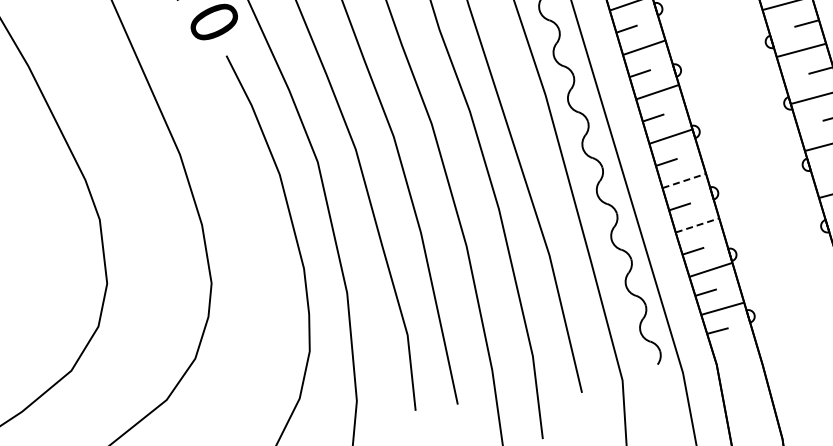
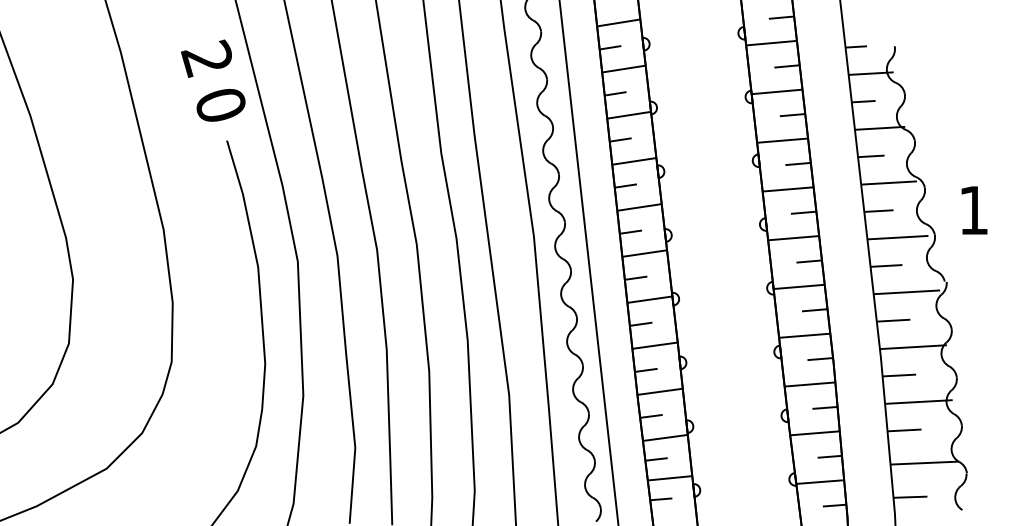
line: (684, 180) -> (655, 345), dashed -> solid
line: (697, 225) -> (660, 391), dashed -> solid

